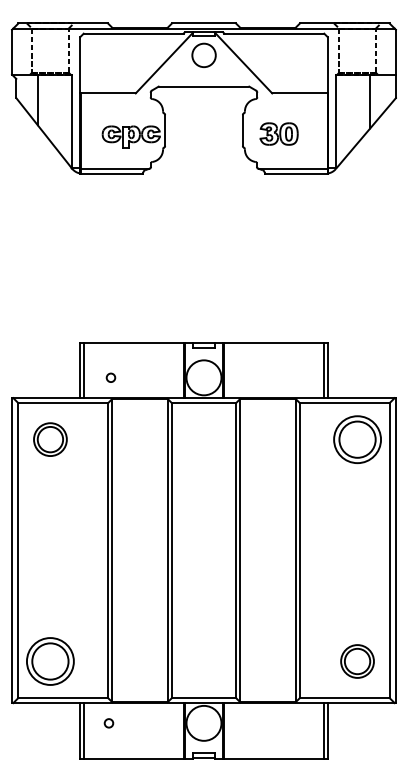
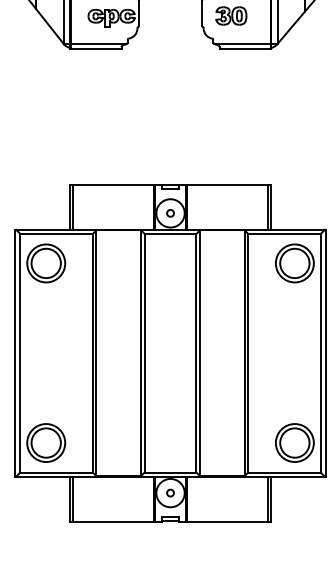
circle: (110, 377) -> (170, 213), moved
part: (50, 439) -> (46, 263), size x1.43
part: (357, 661) -> (294, 443), size x1.43
circle: (108, 723) -> (170, 493), moved

